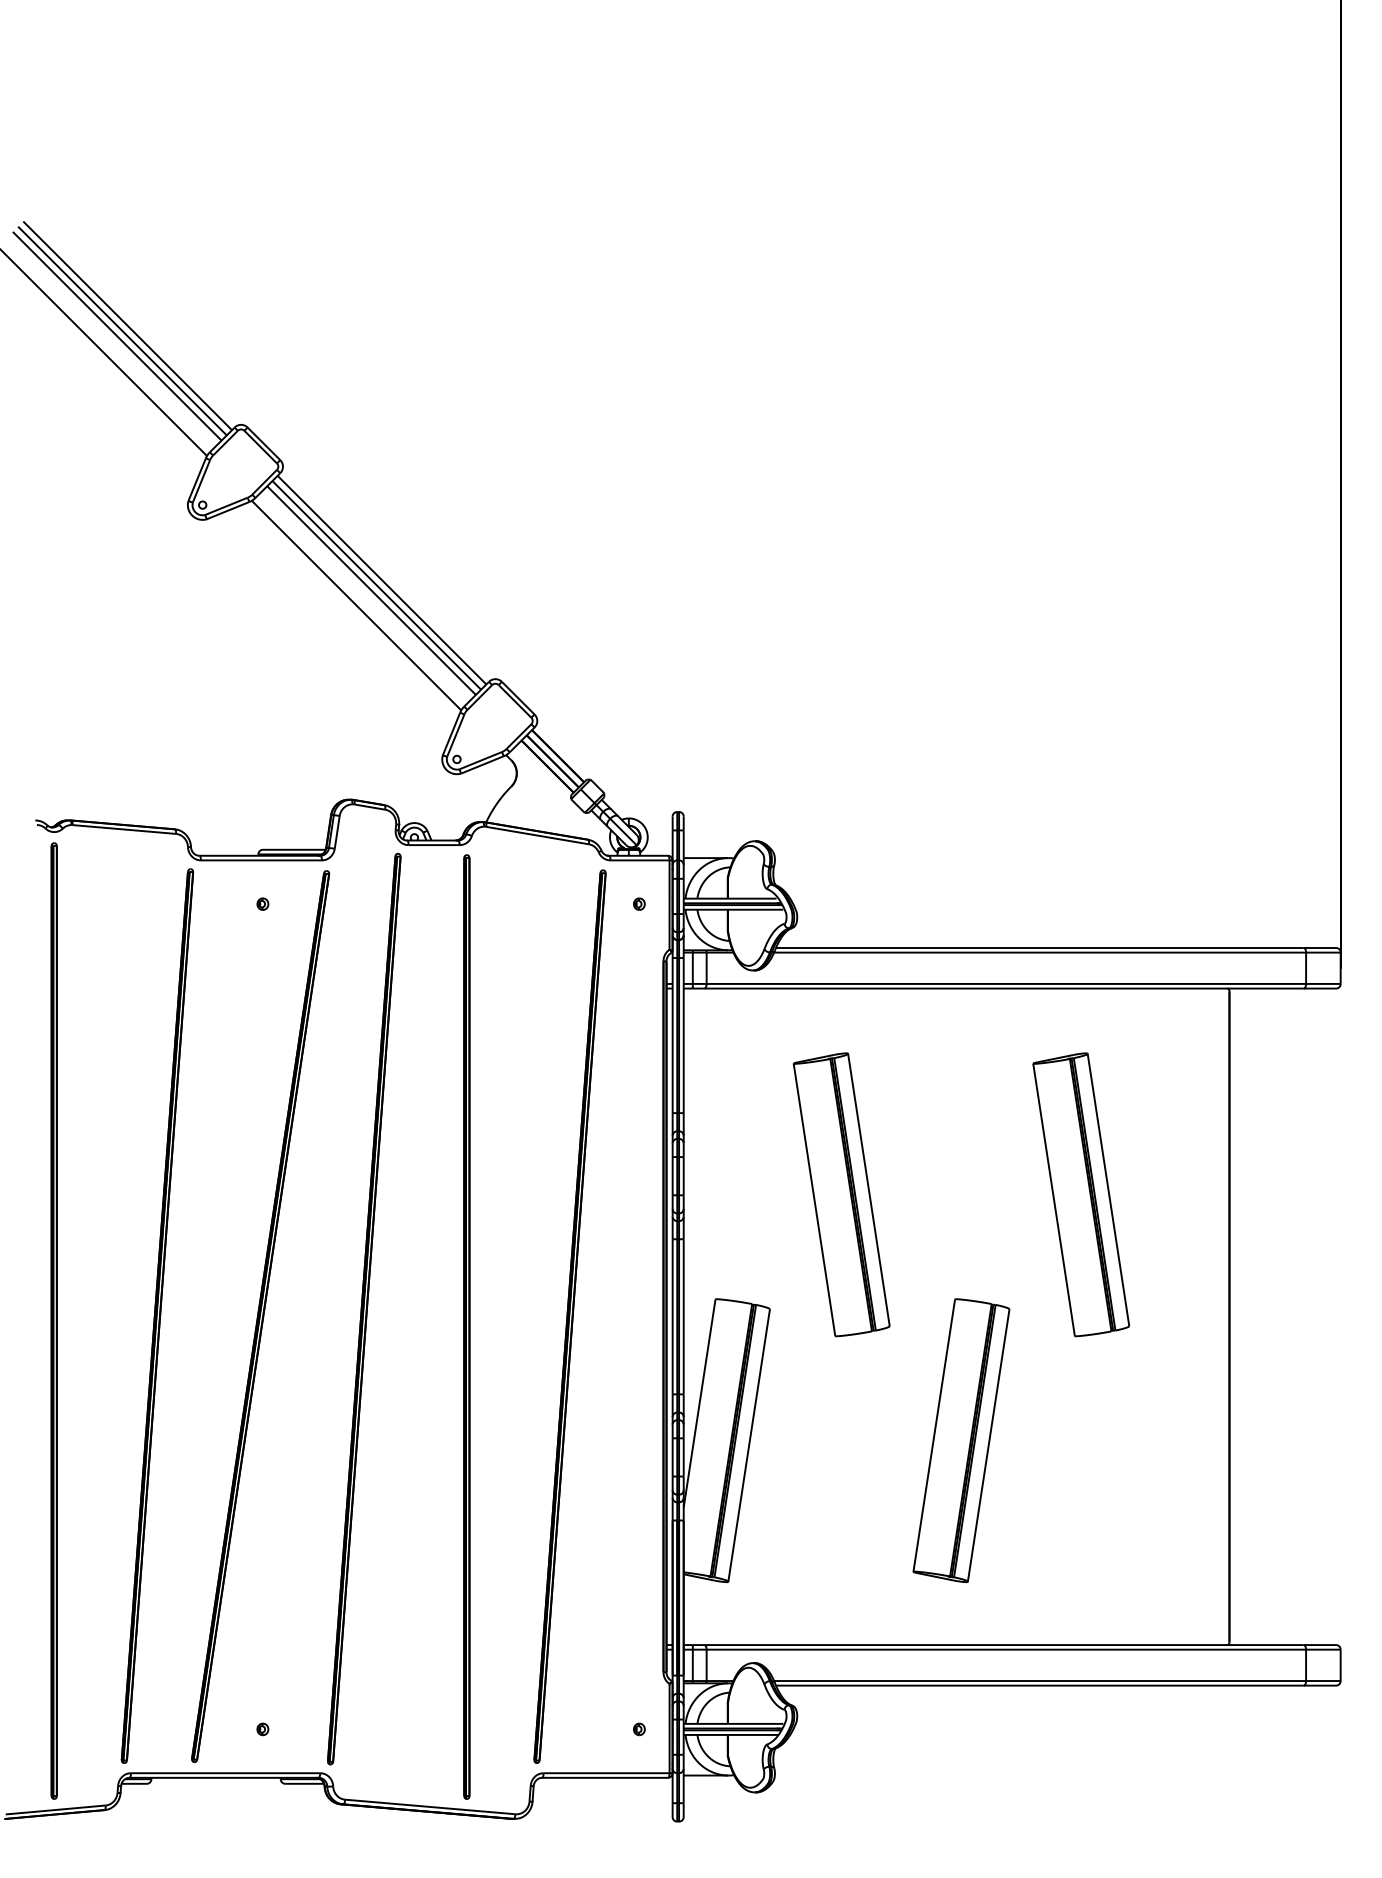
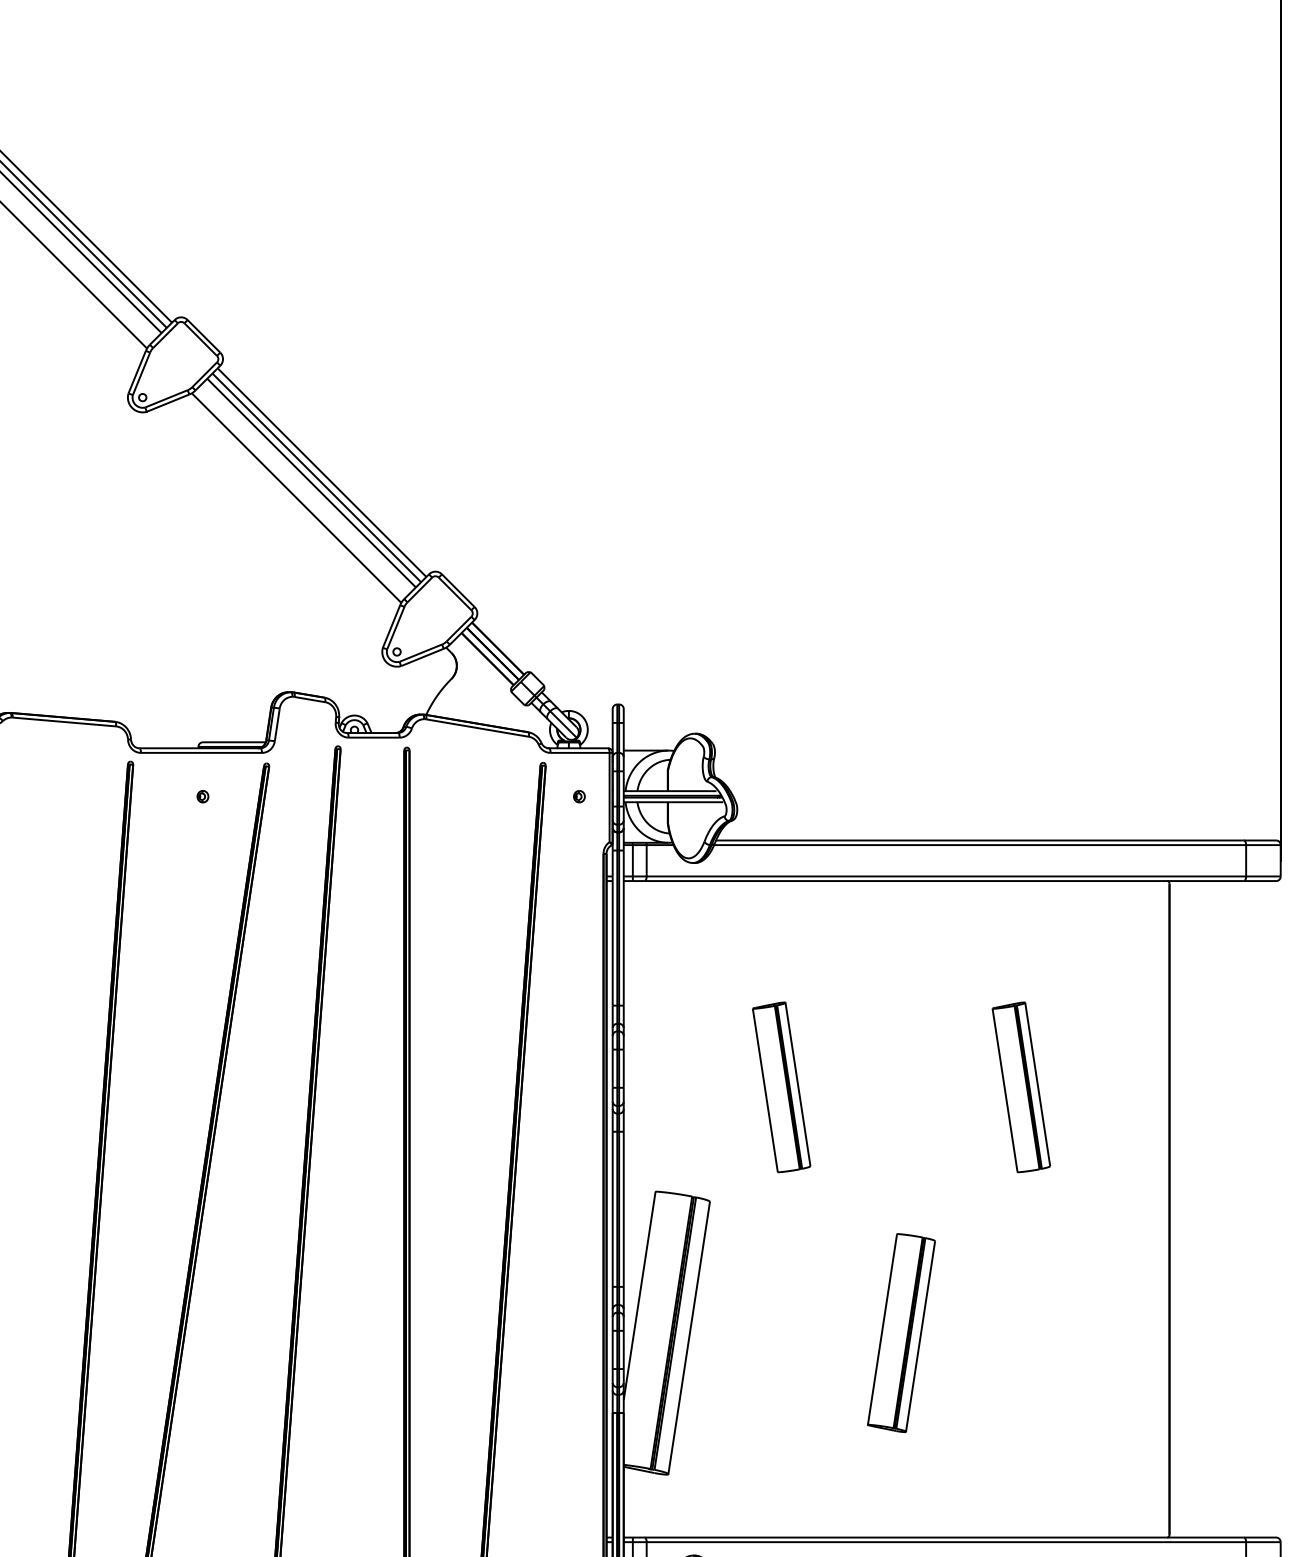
part: (841, 1194) -> (781, 1087), size x0.6
part: (1081, 1194) -> (1021, 1087), size x0.6
part: (961, 1440) -> (901, 1333), size x0.7

